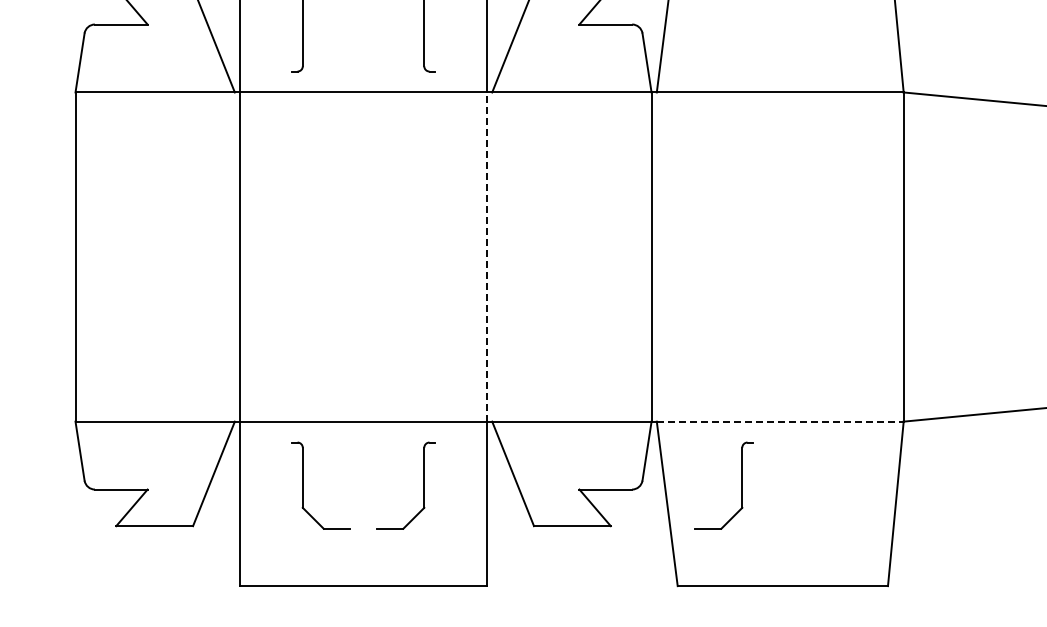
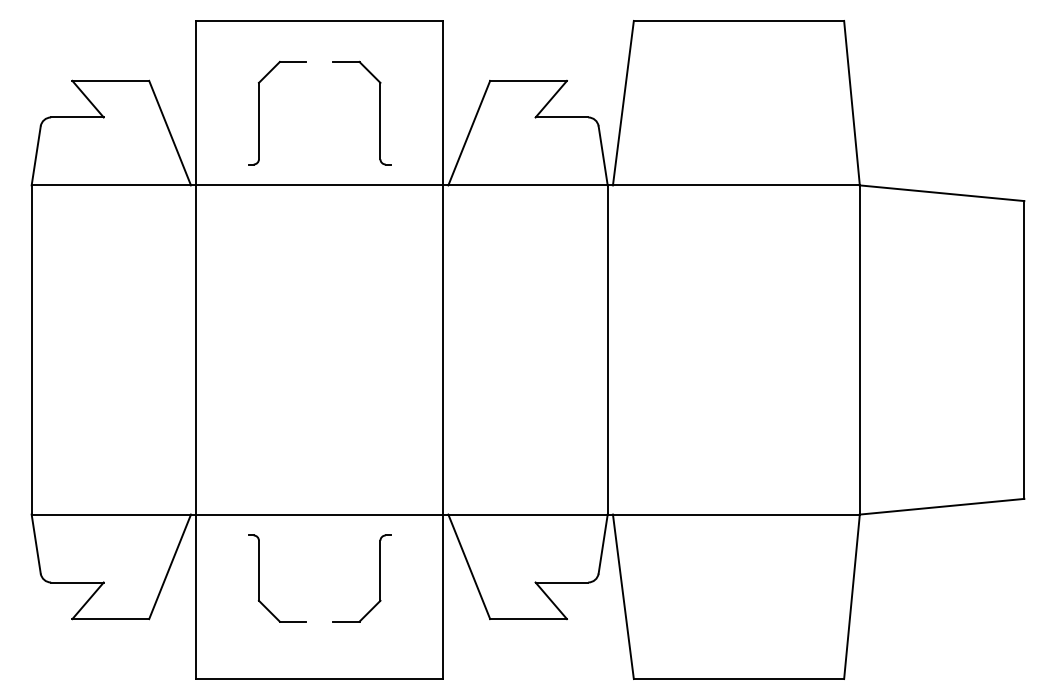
line: (487, 256) -> (443, 349), dashed -> solid
line: (780, 421) -> (736, 514), dashed -> solid
part: (741, 485) -> (697, 578), removed

